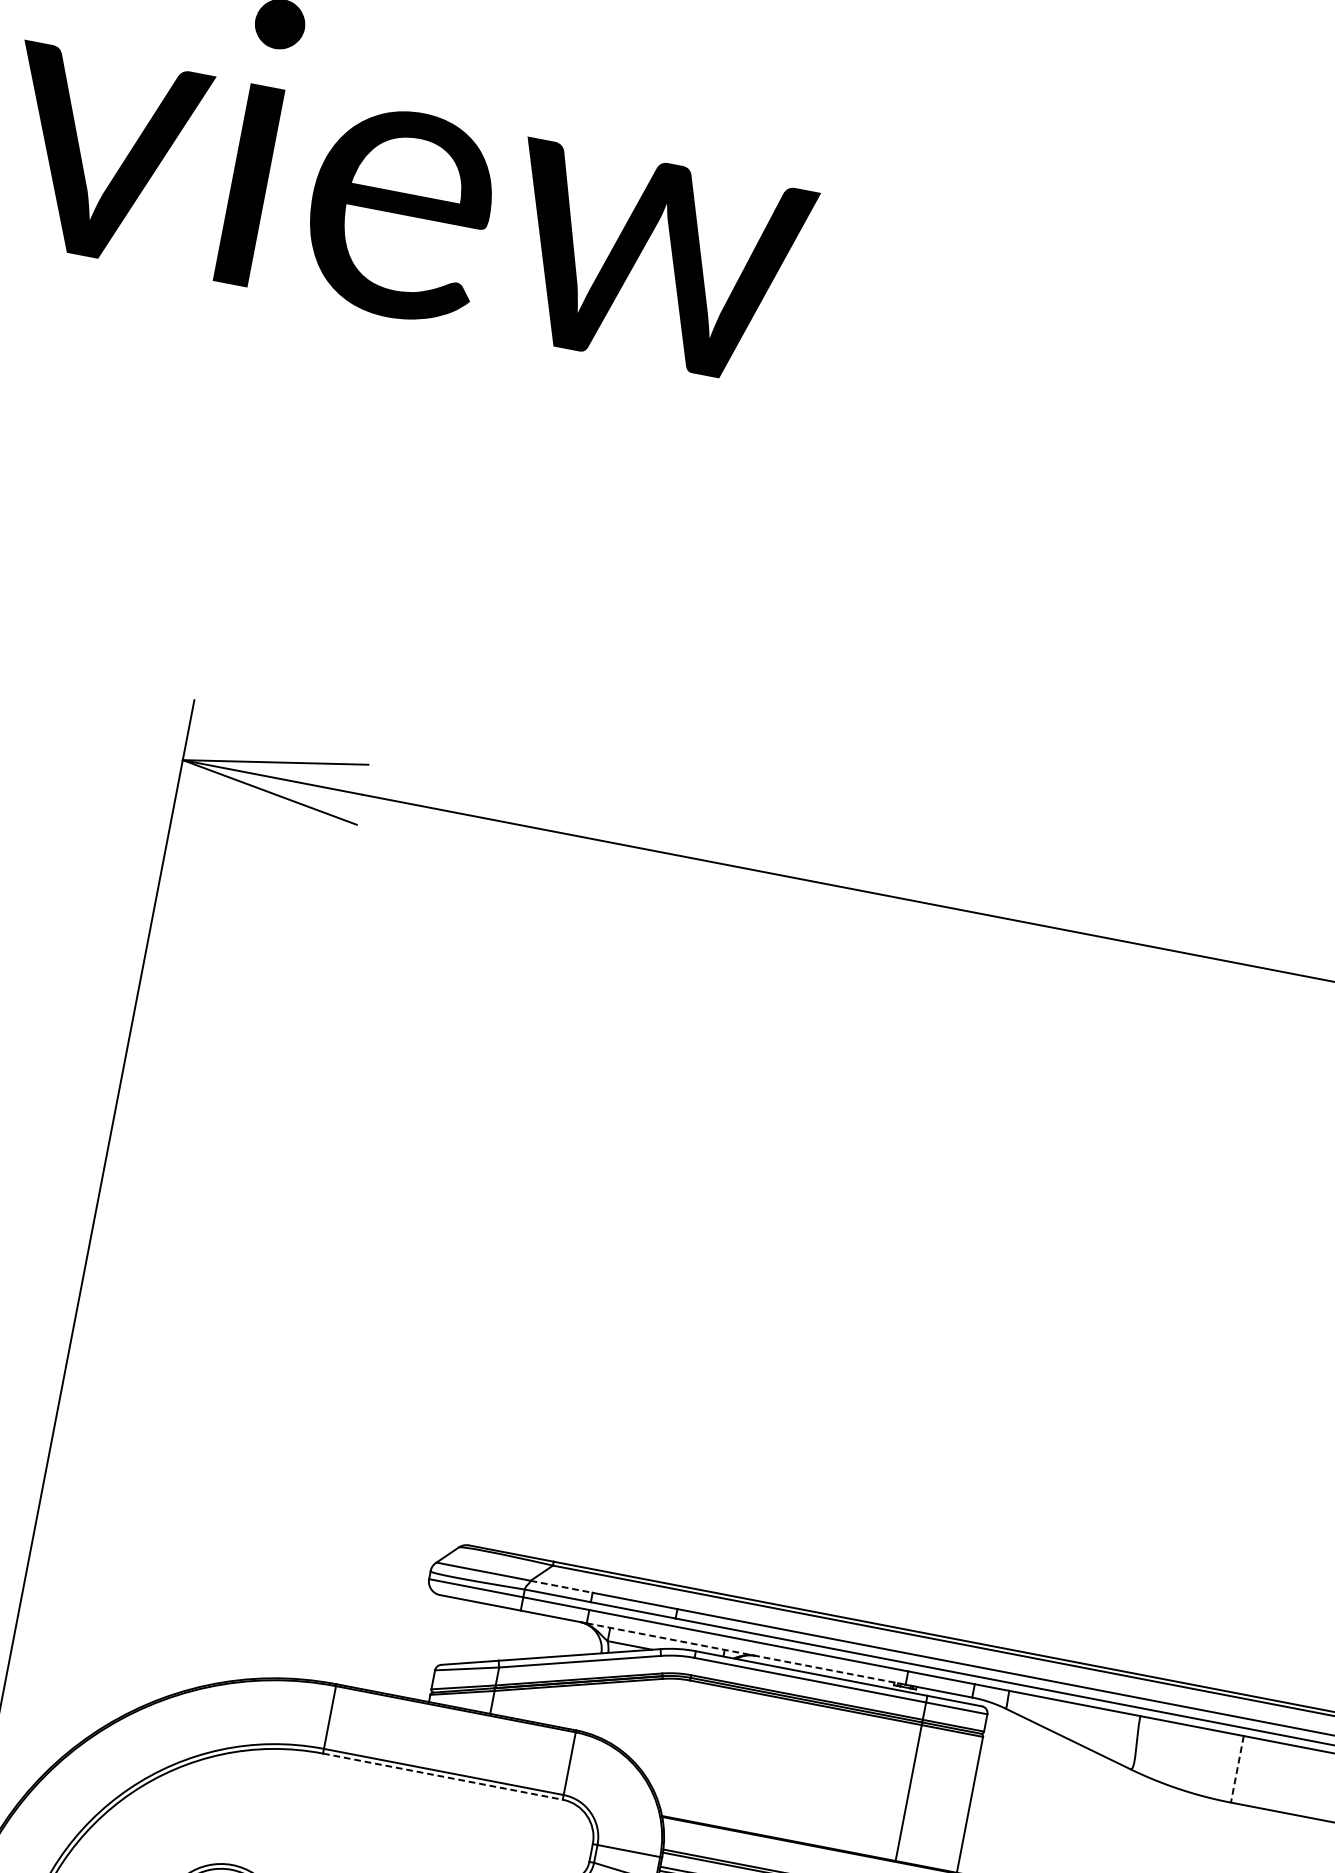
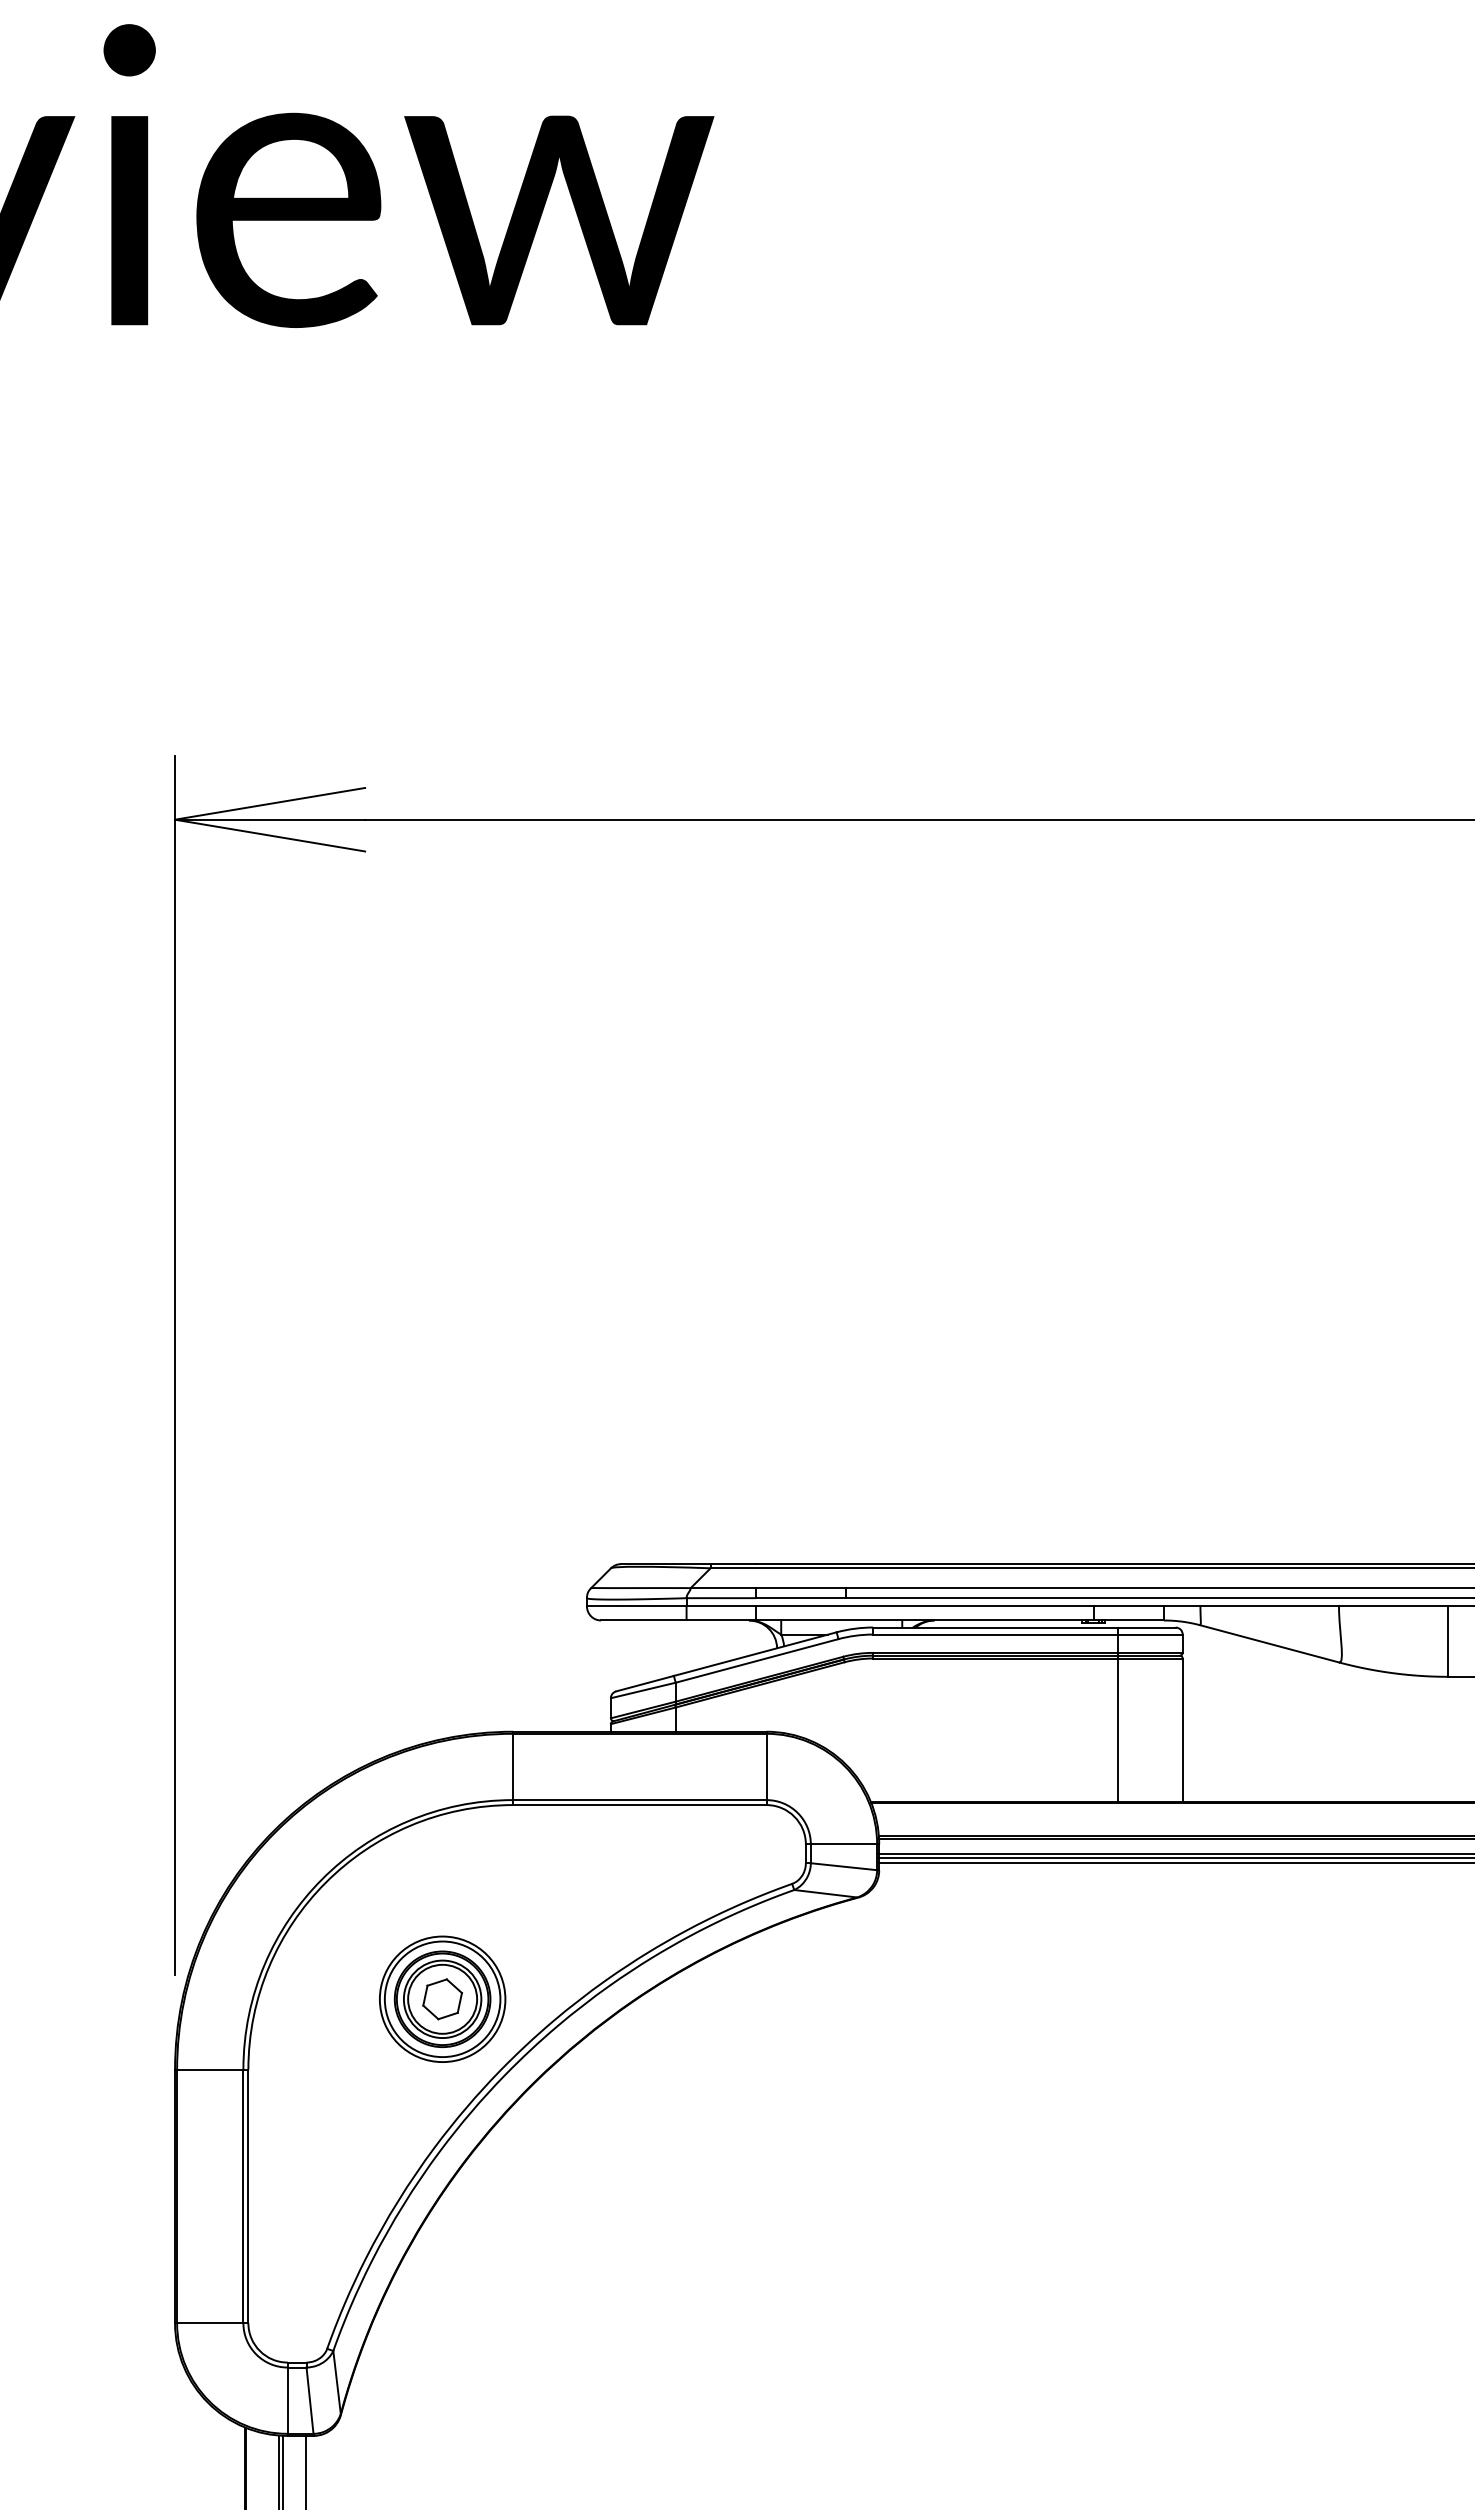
line: (561, 1587) -> (723, 1588), dashed -> solid
line: (745, 1653) -> (924, 1620), dashed -> solid
line: (1237, 1770) -> (1448, 1642), dashed -> solid
line: (442, 1777) -> (639, 1805), dashed -> solid

